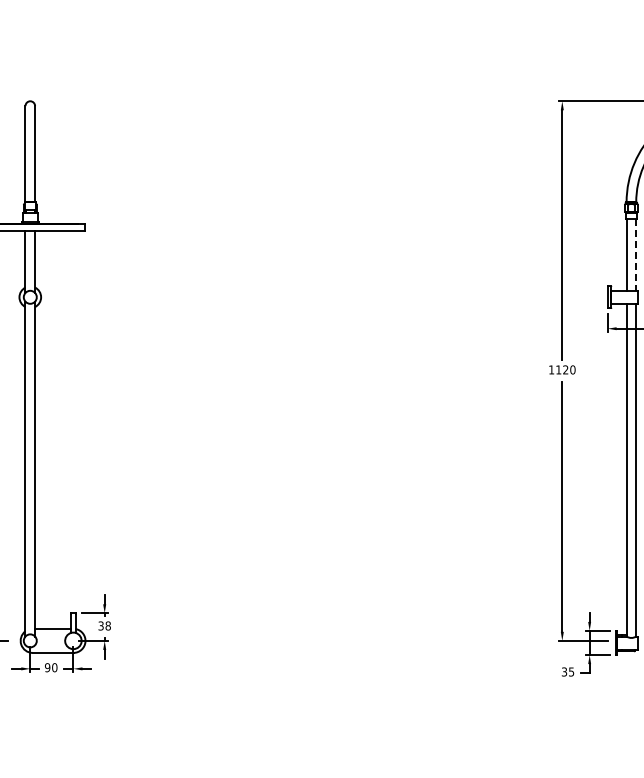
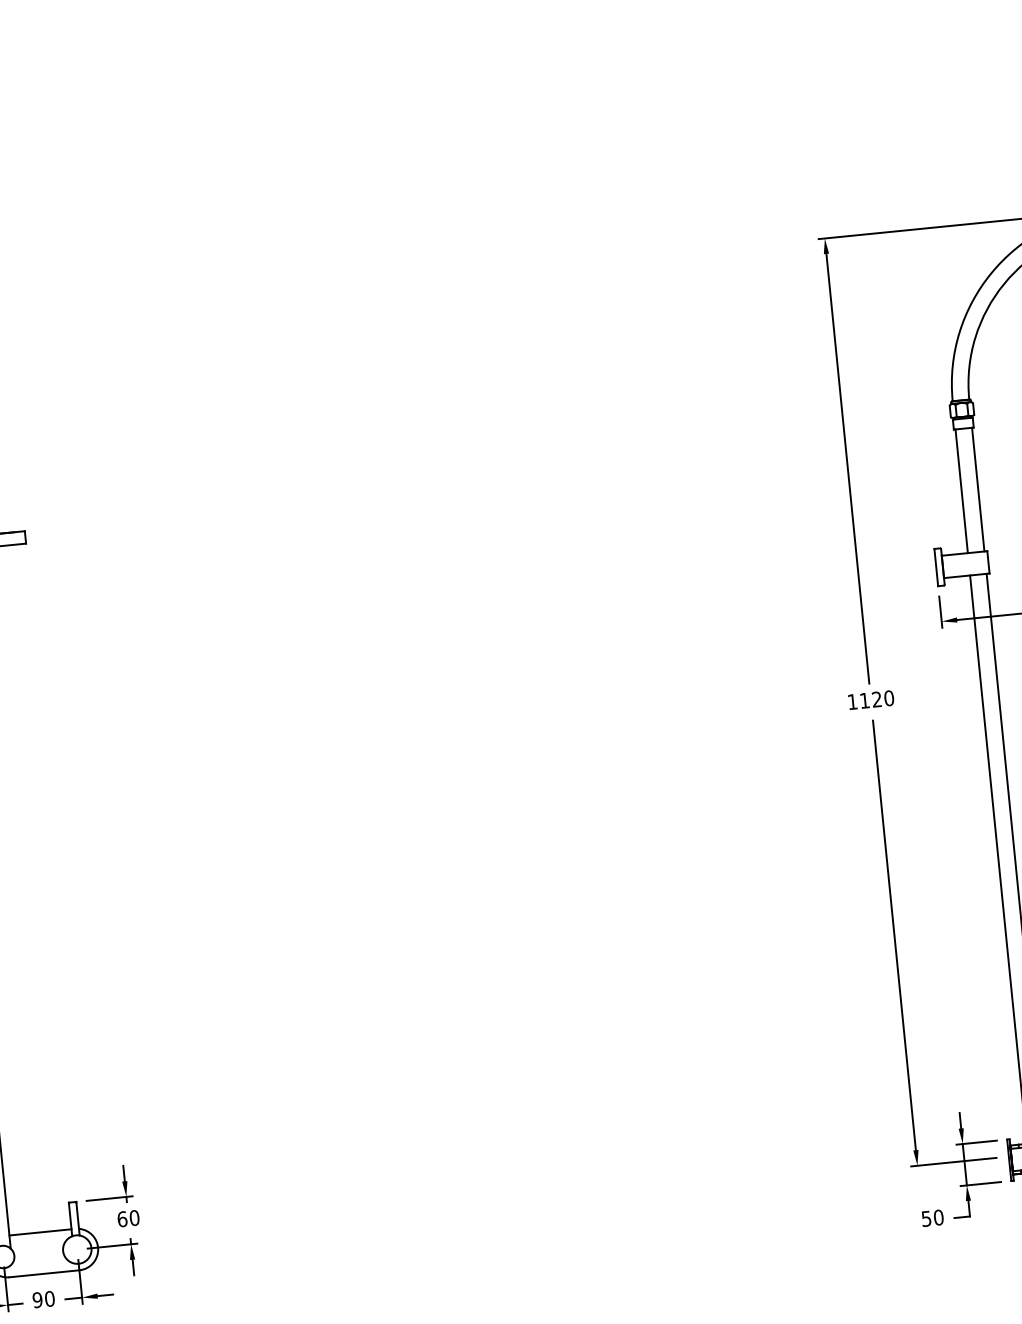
line: (636, 254) -> (978, 489), dashed -> solid
text: (104, 625) -> (128, 1217), 38 -> 60
text: (568, 671) -> (933, 1217), 35 -> 50

